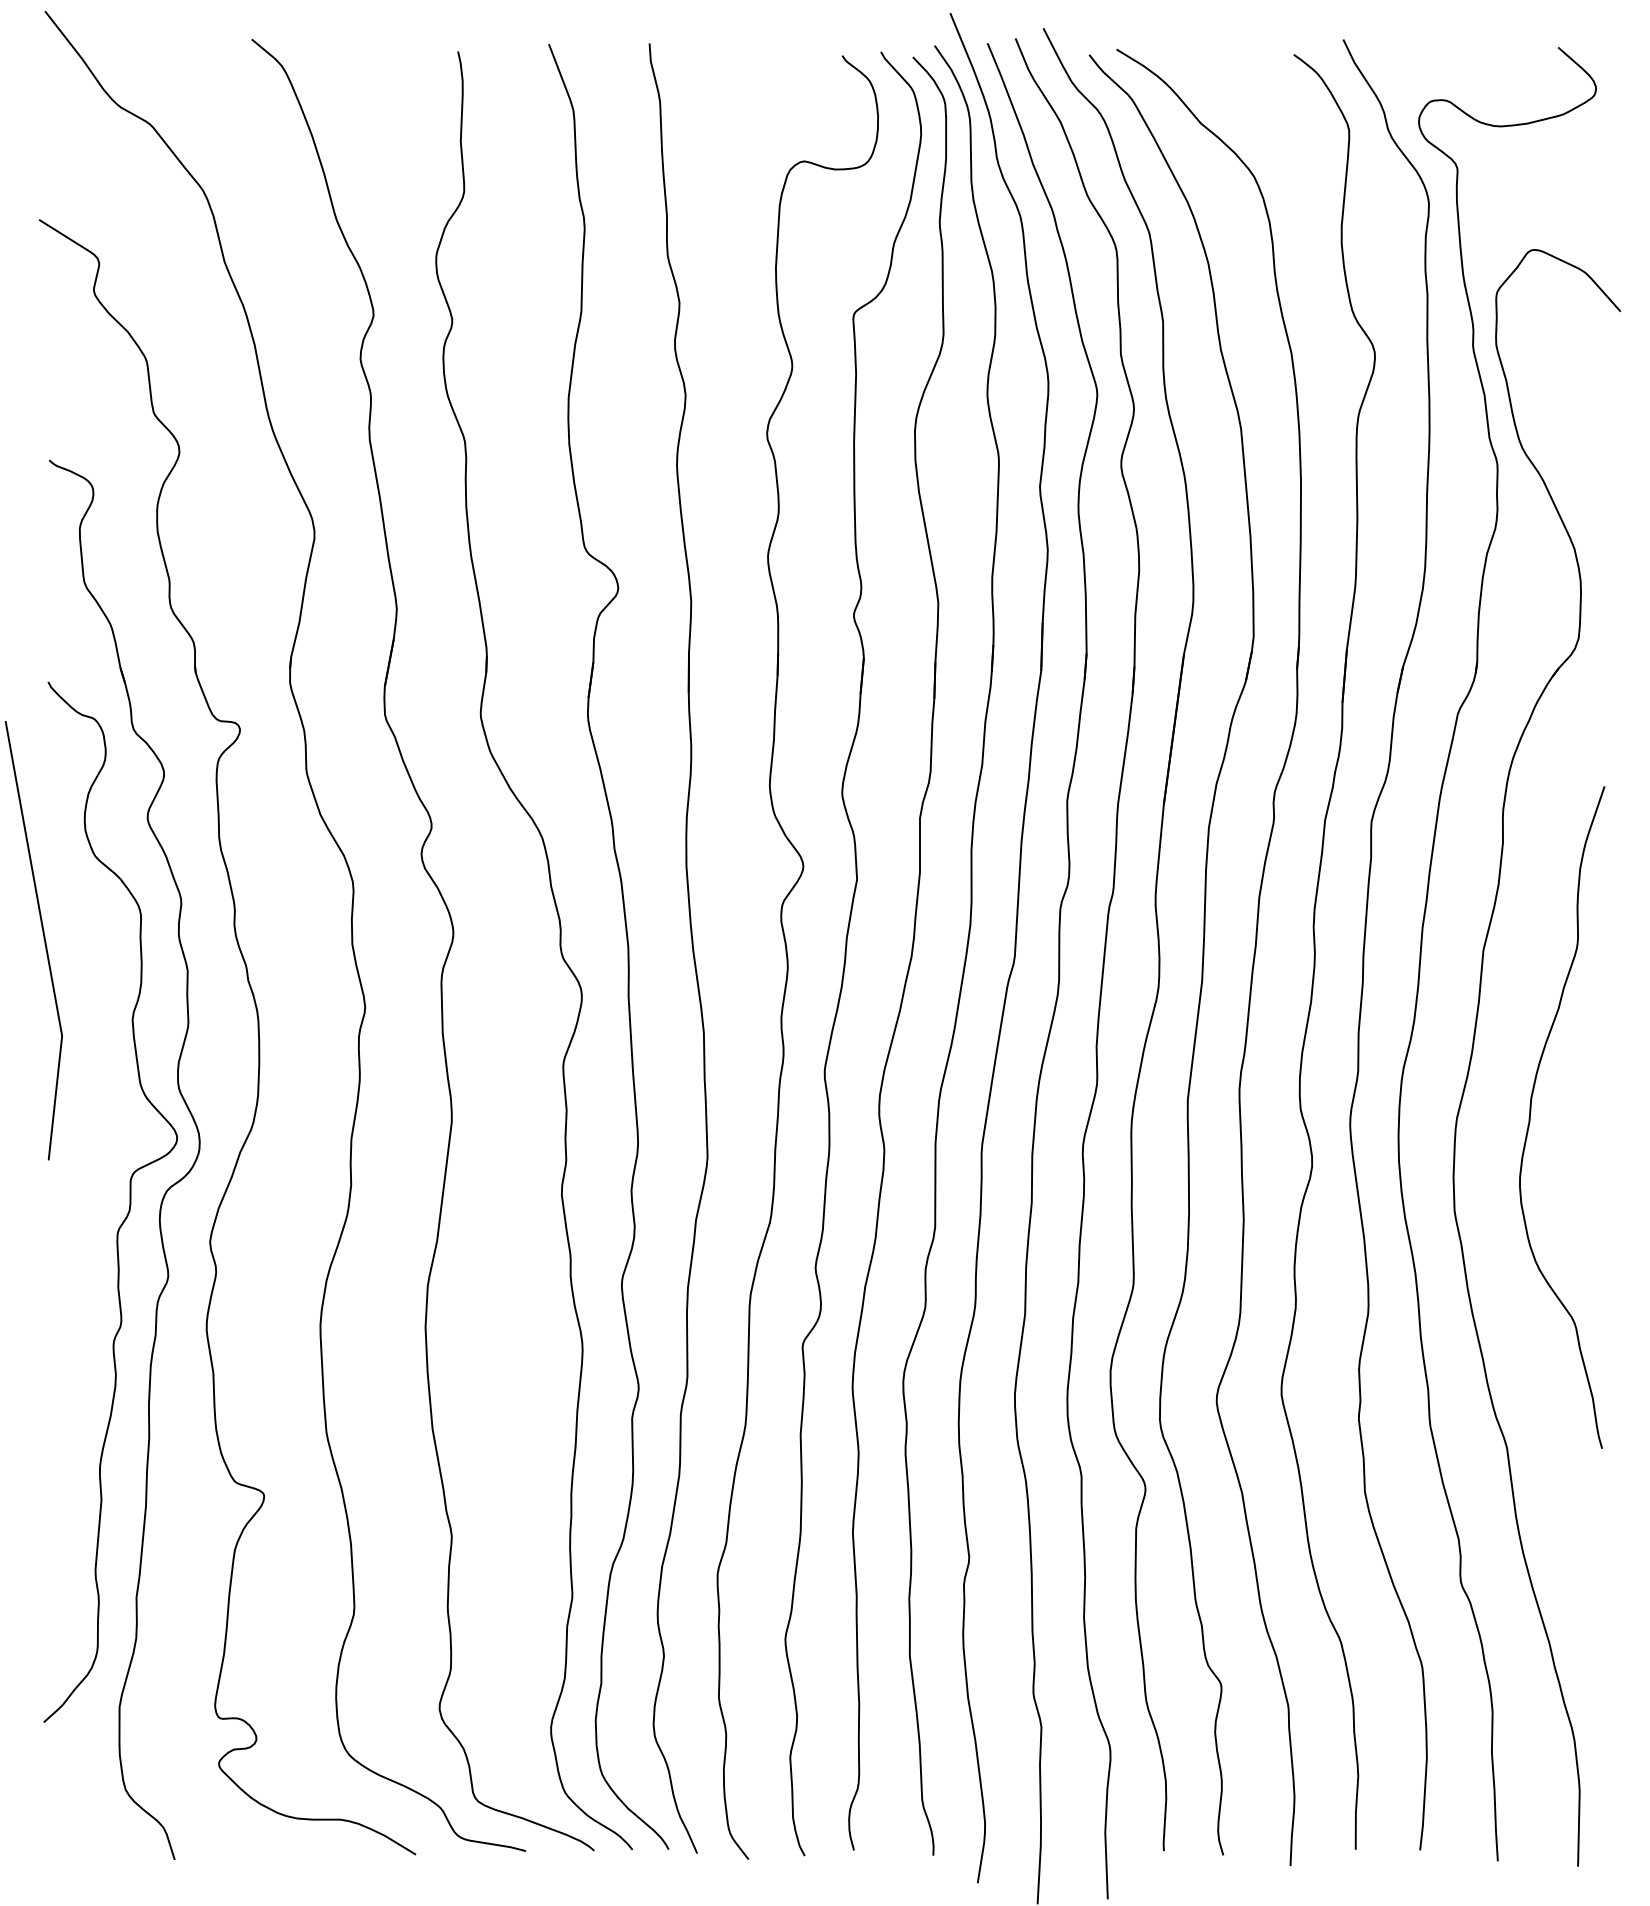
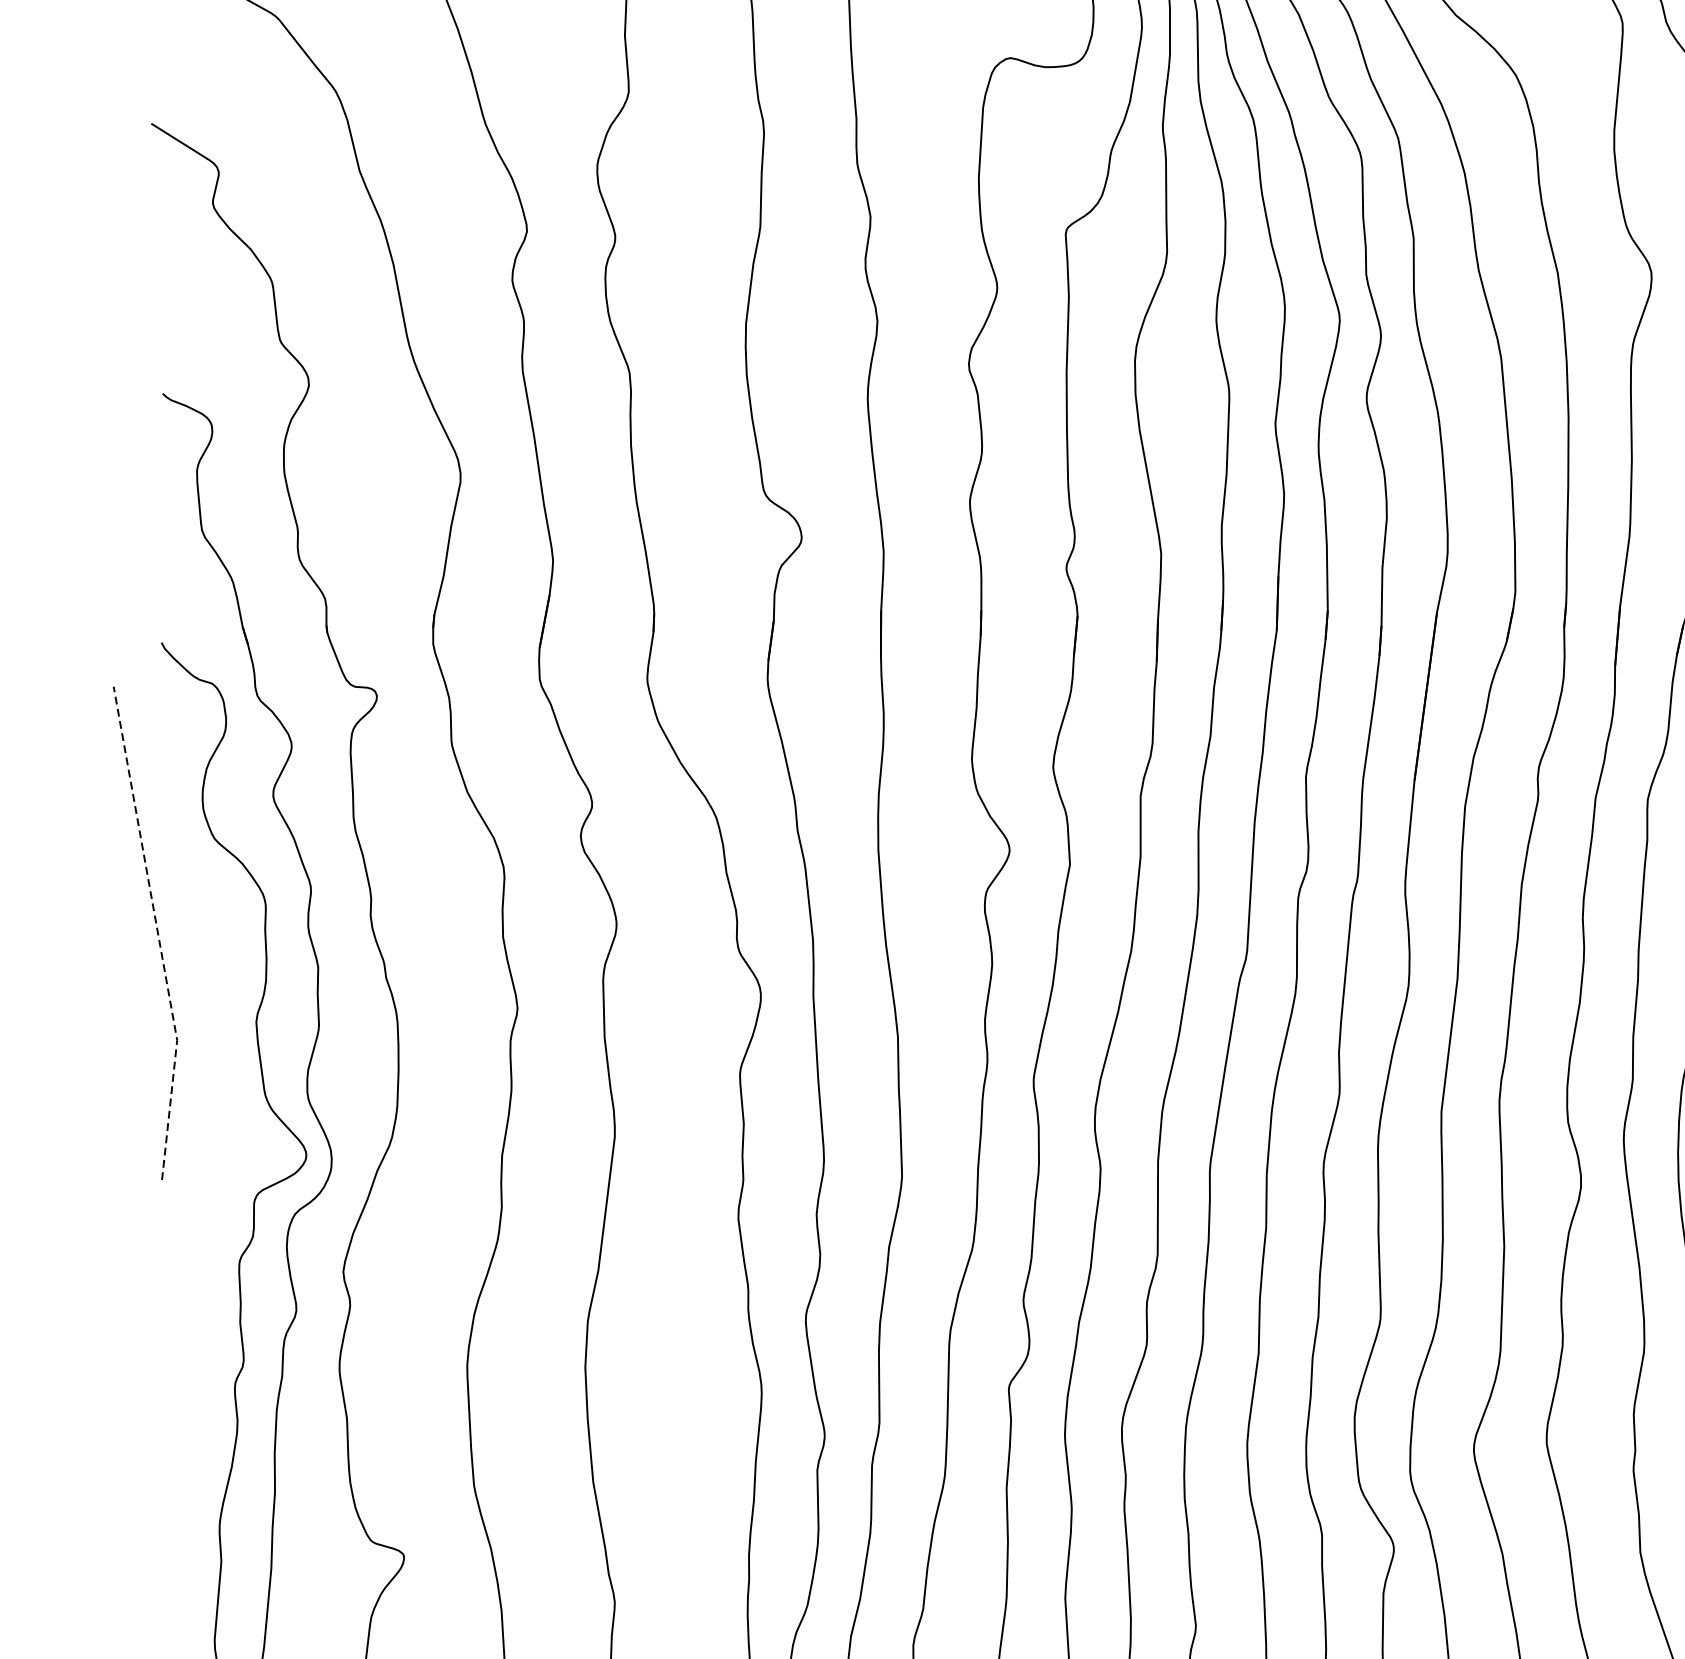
line: (45, 940) -> (158, 933), solid -> dashed

